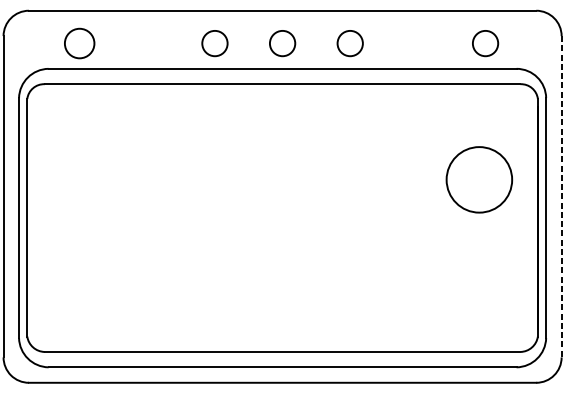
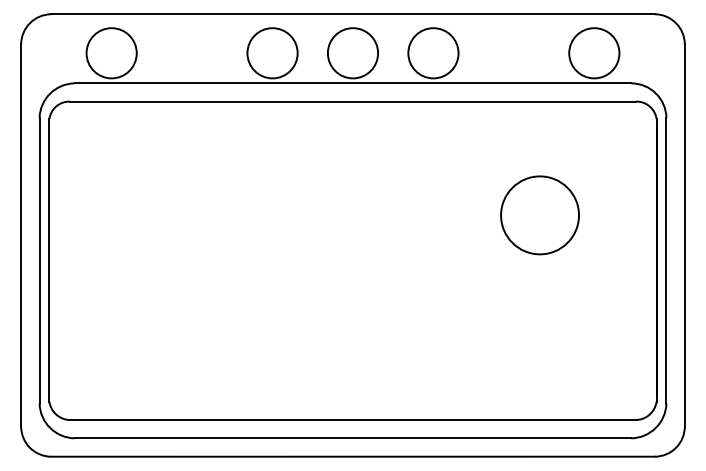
circle: (79, 43) -> (111, 53), size x1.43
circle: (214, 43) -> (272, 53), size x1.67
circle: (282, 43) -> (352, 53), size x1.67
circle: (350, 43) -> (433, 53), size x1.67
circle: (485, 43) -> (594, 53), size x1.67
circle: (478, 179) -> (539, 215), moved
line: (561, 197) -> (684, 236), dashed -> solid

